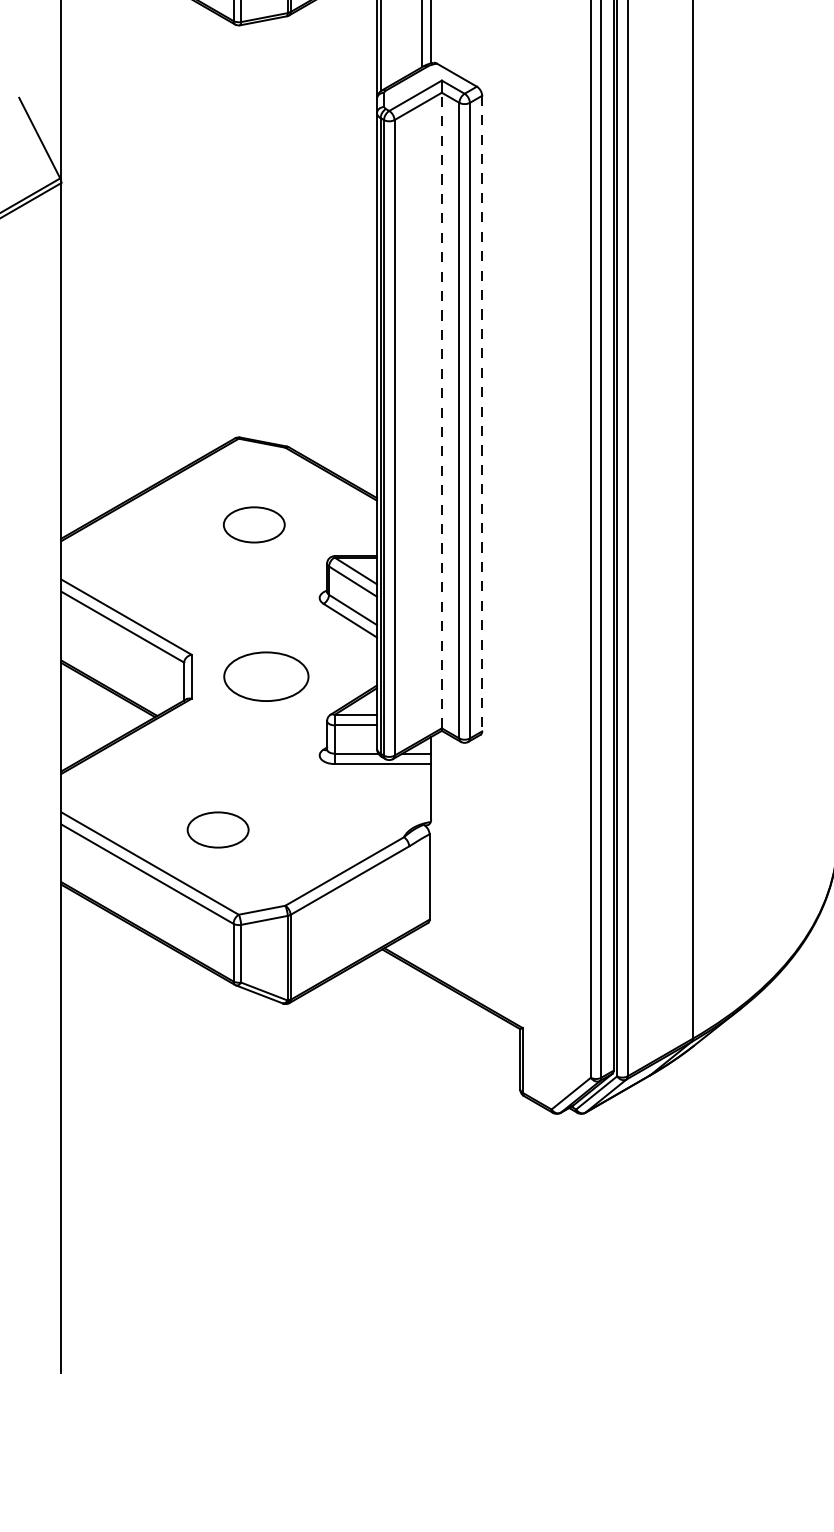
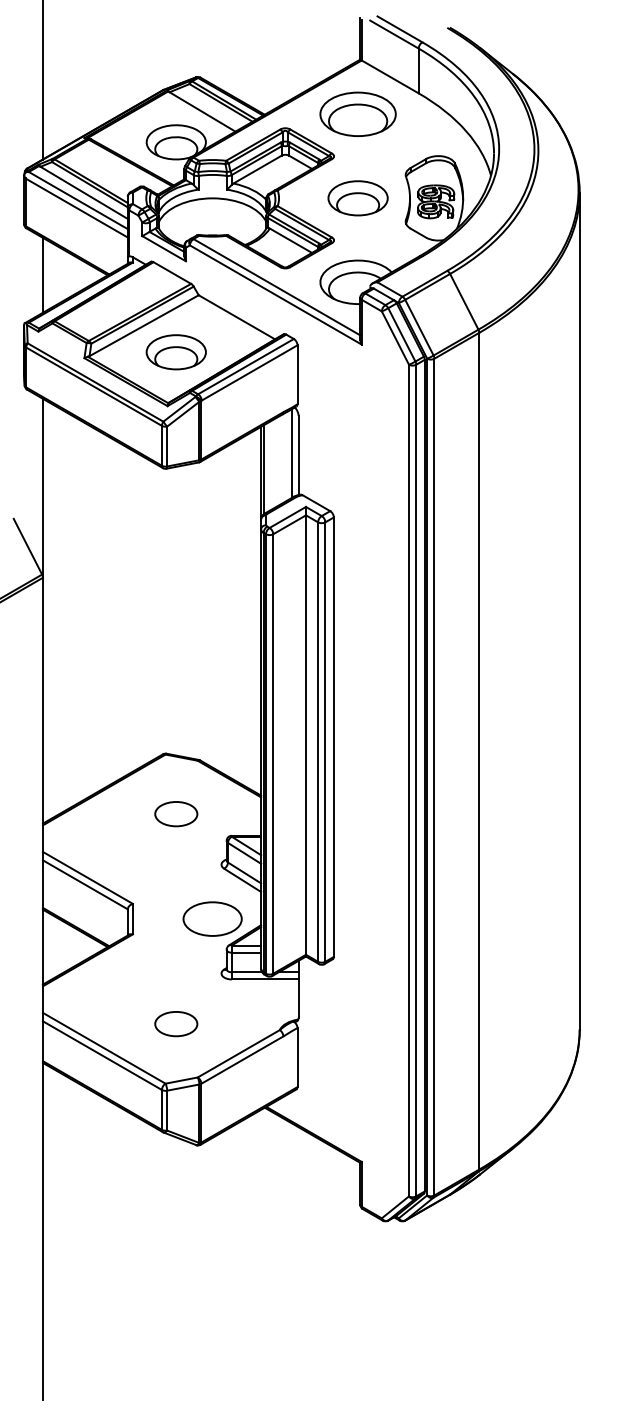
line: (441, 411) -> (305, 735), dashed -> solid
line: (481, 414) -> (333, 737), dashed -> solid
part: (266, 675) -> (212, 918), moved
part: (218, 830) -> (176, 1024), moved

